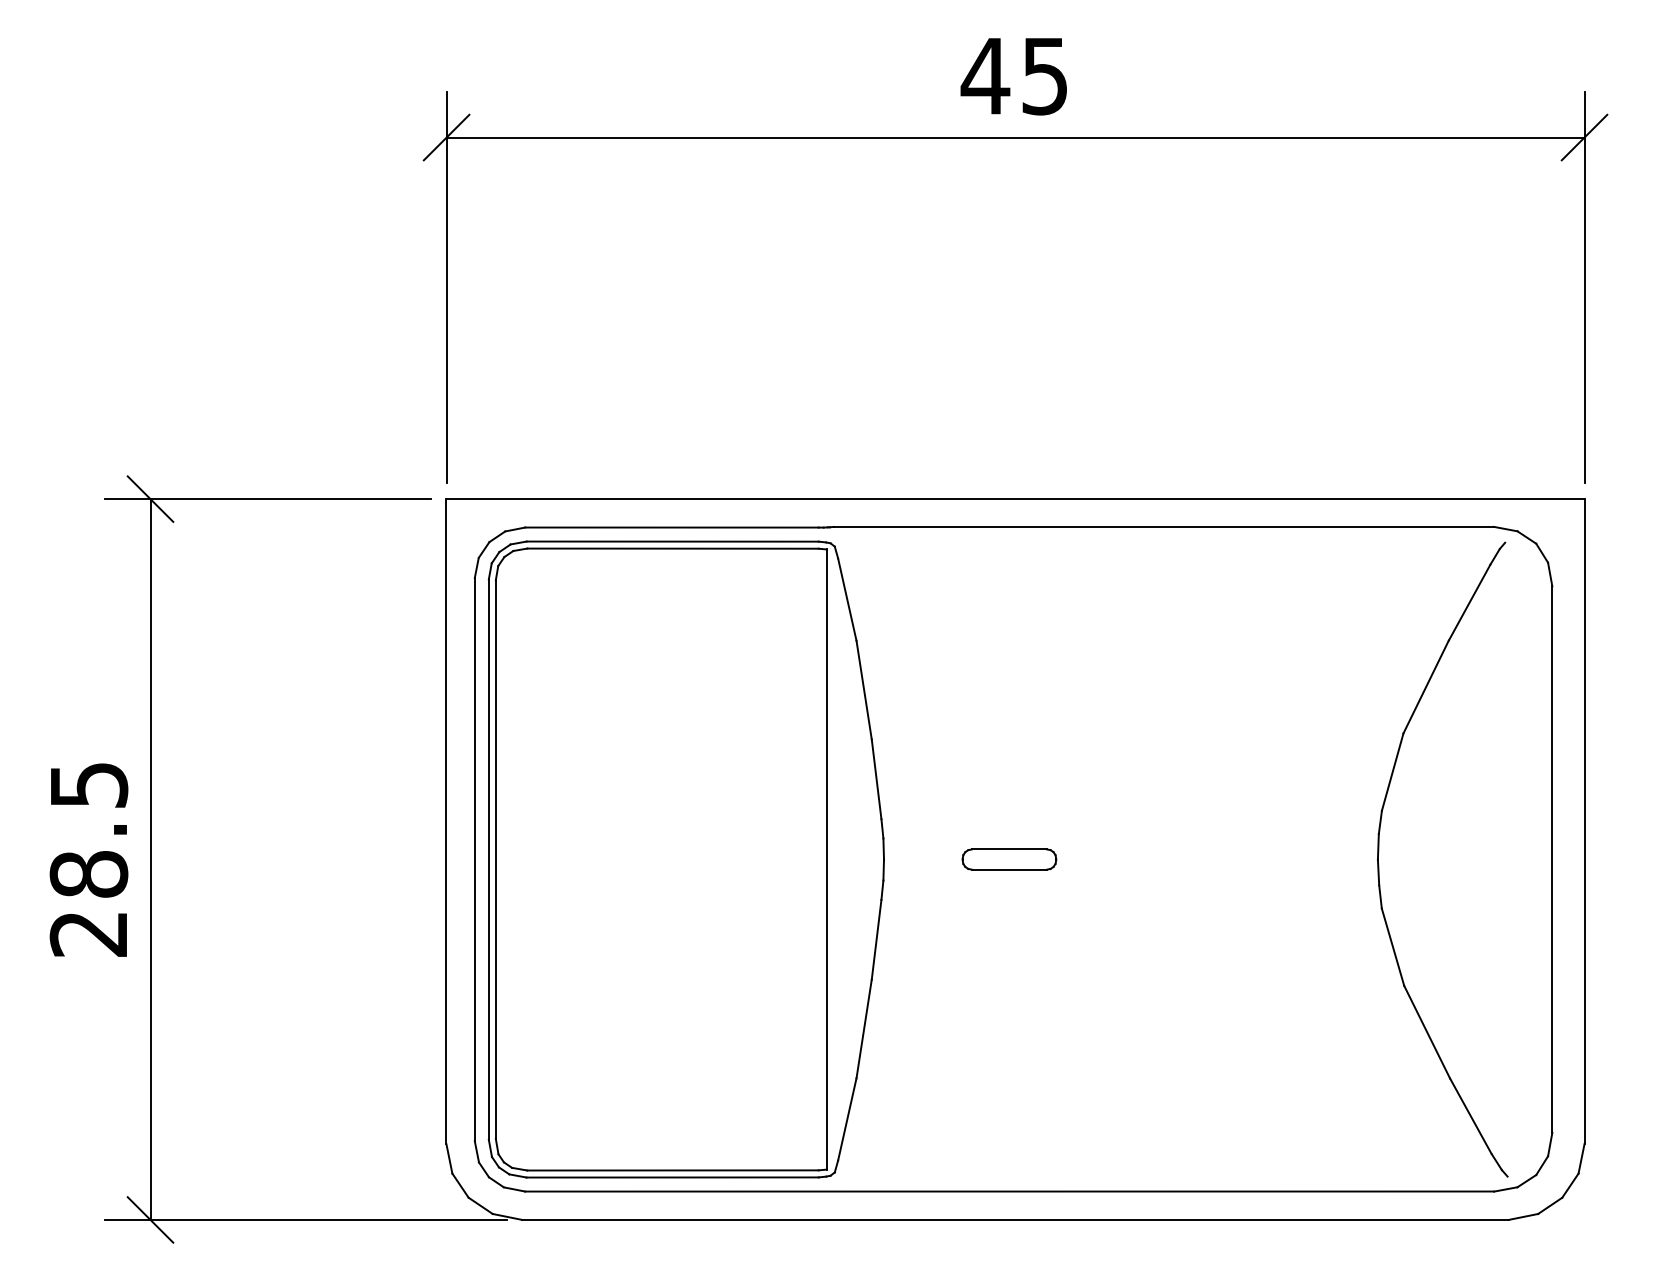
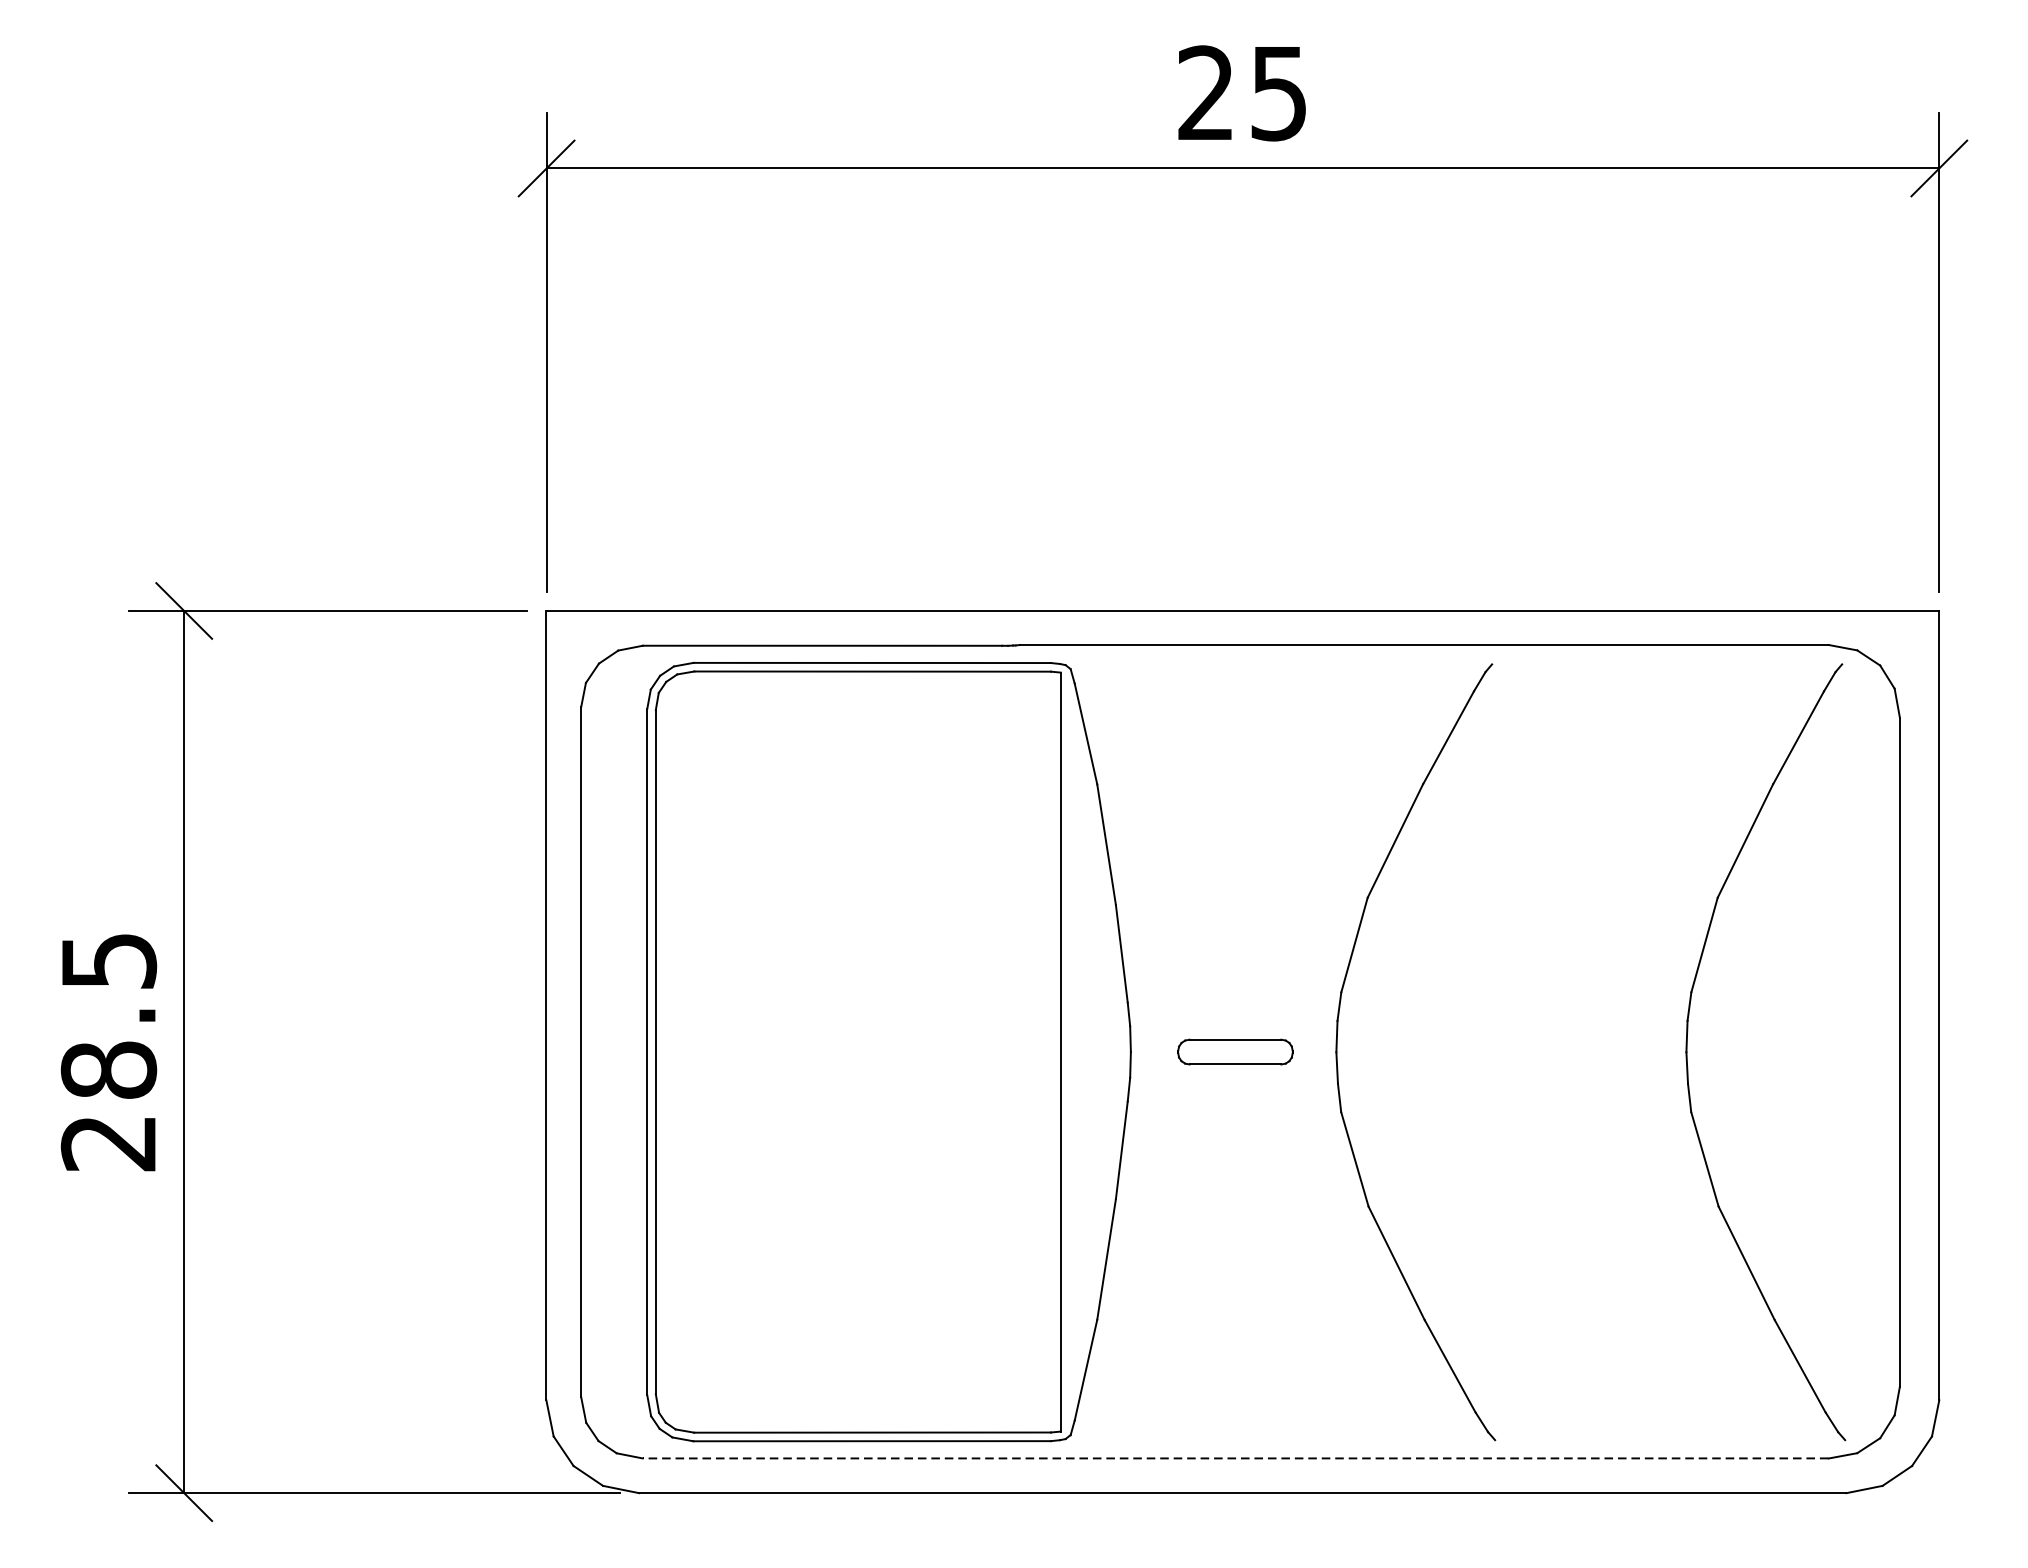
text: (985, 75) -> (1206, 92), 45 -> 25
part: (685, 859) -> (887, 1052), moved
part: (1093, 865) -> (1338, 1059), added
line: (1009, 1191) -> (1235, 1458), solid -> dashed

